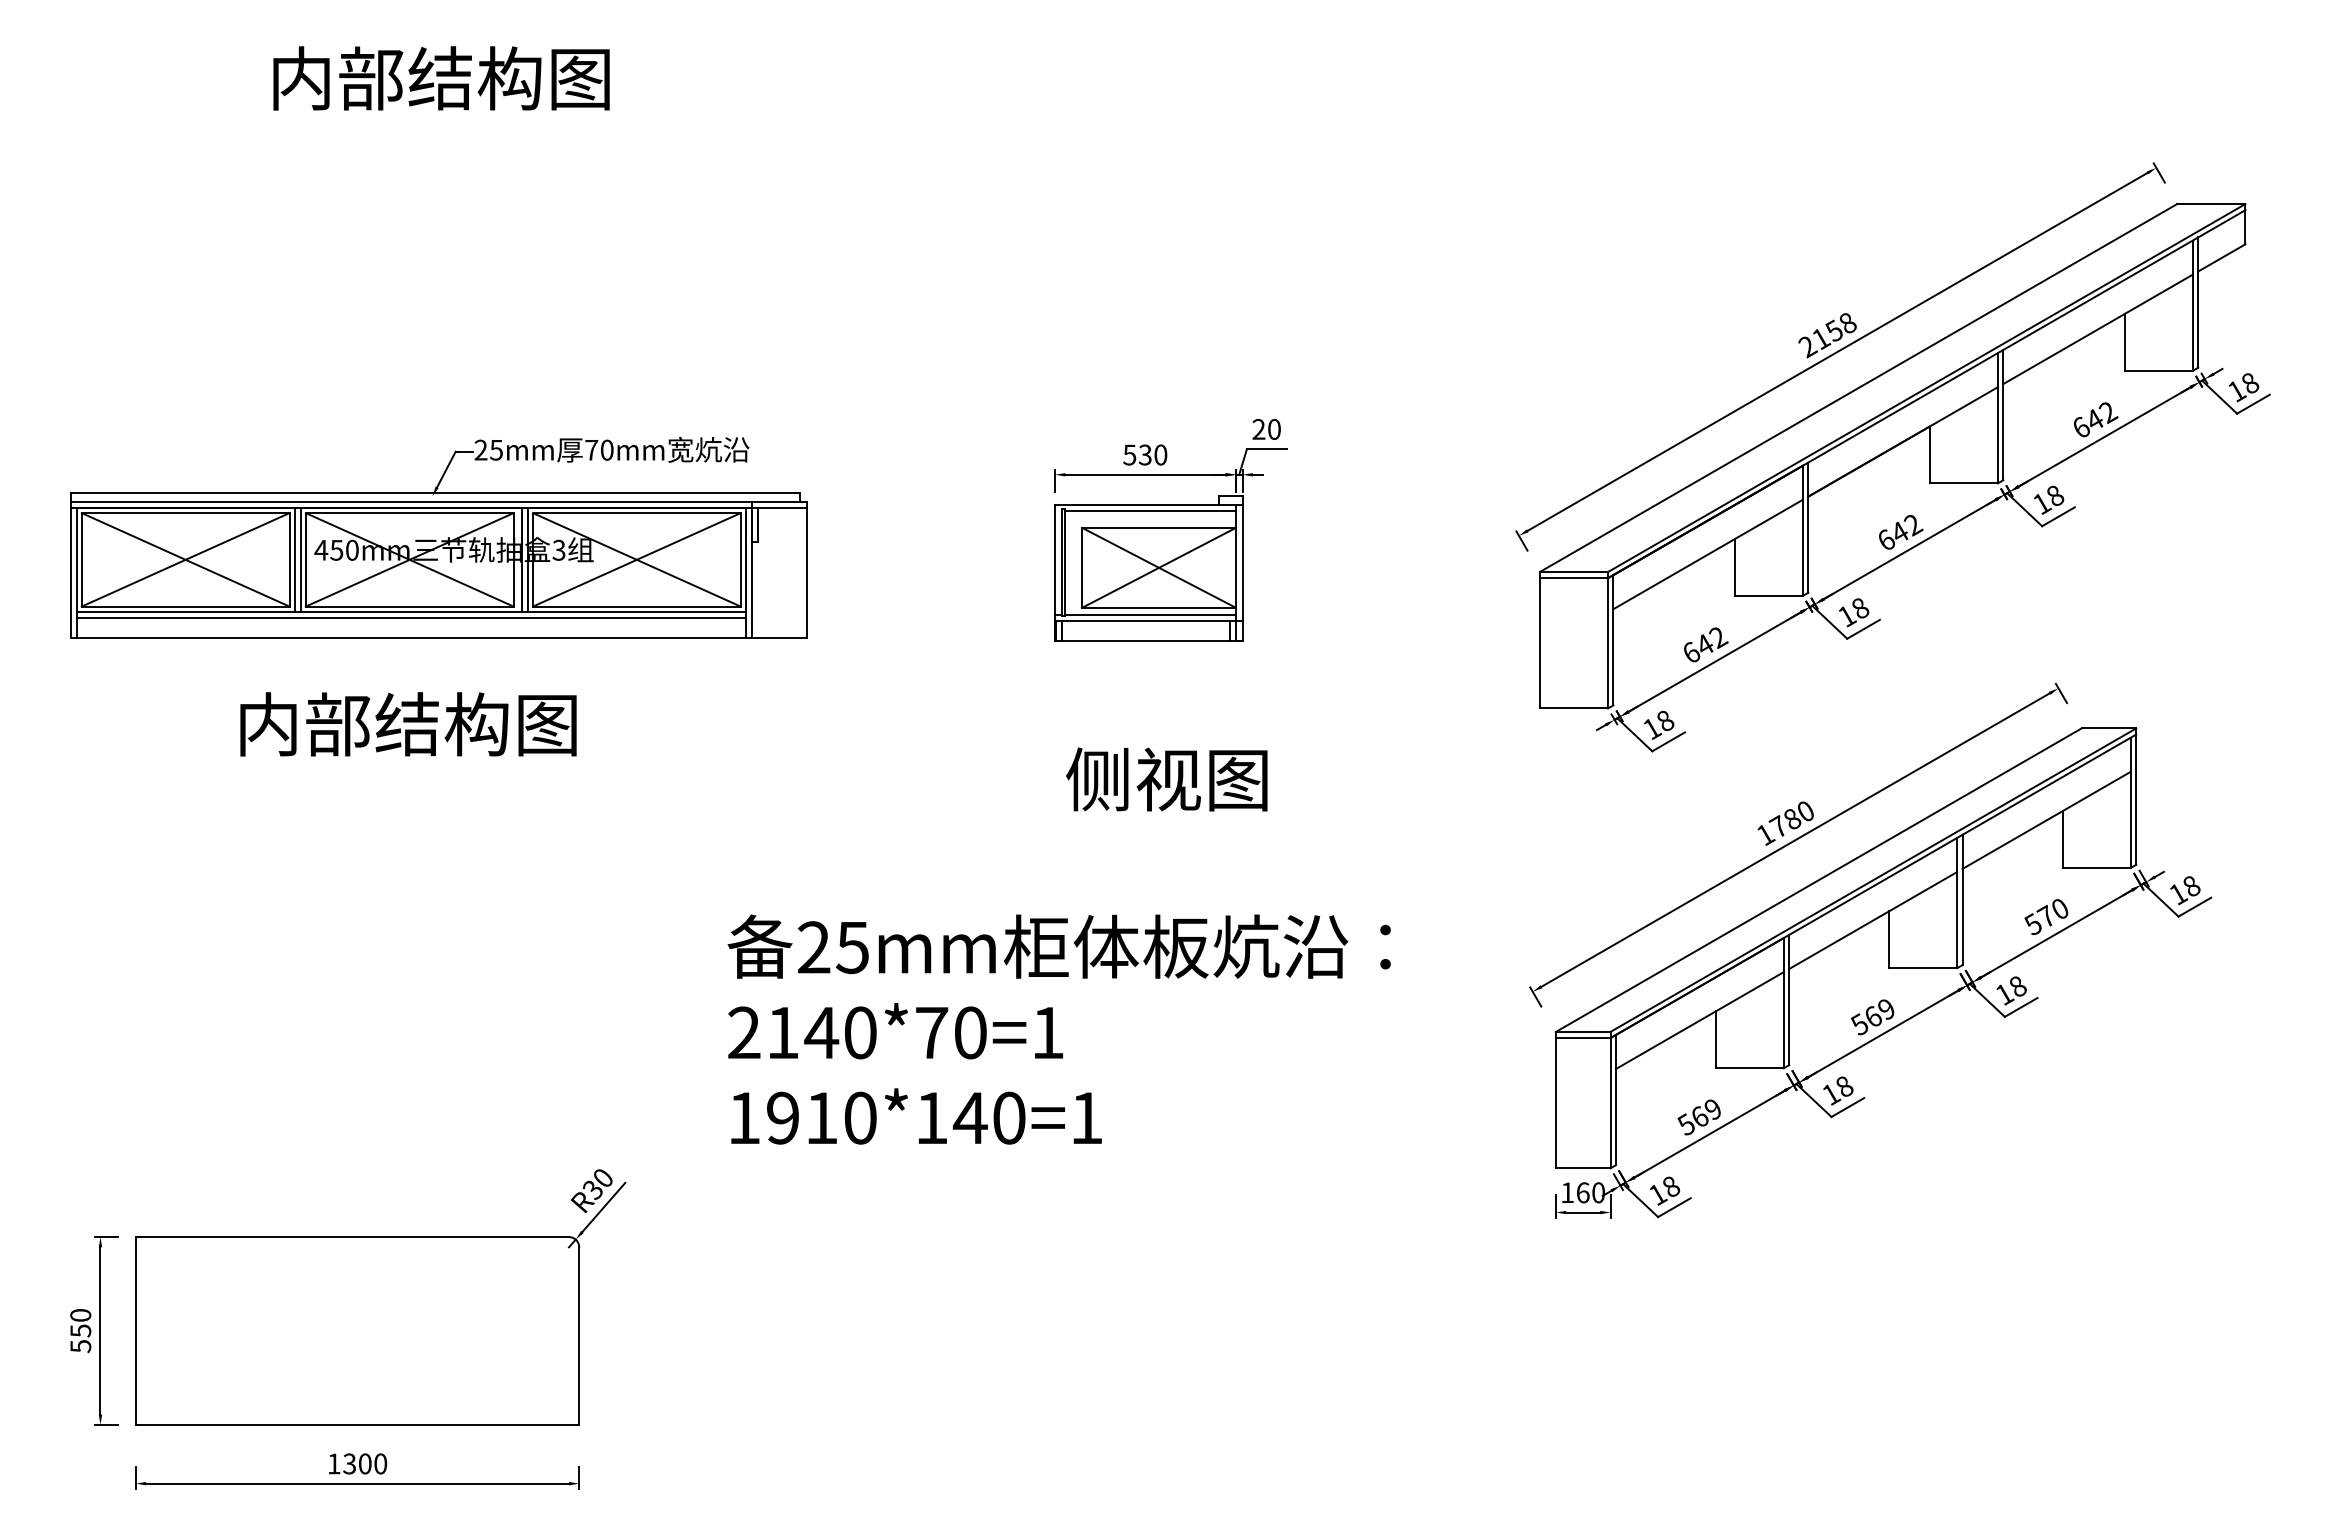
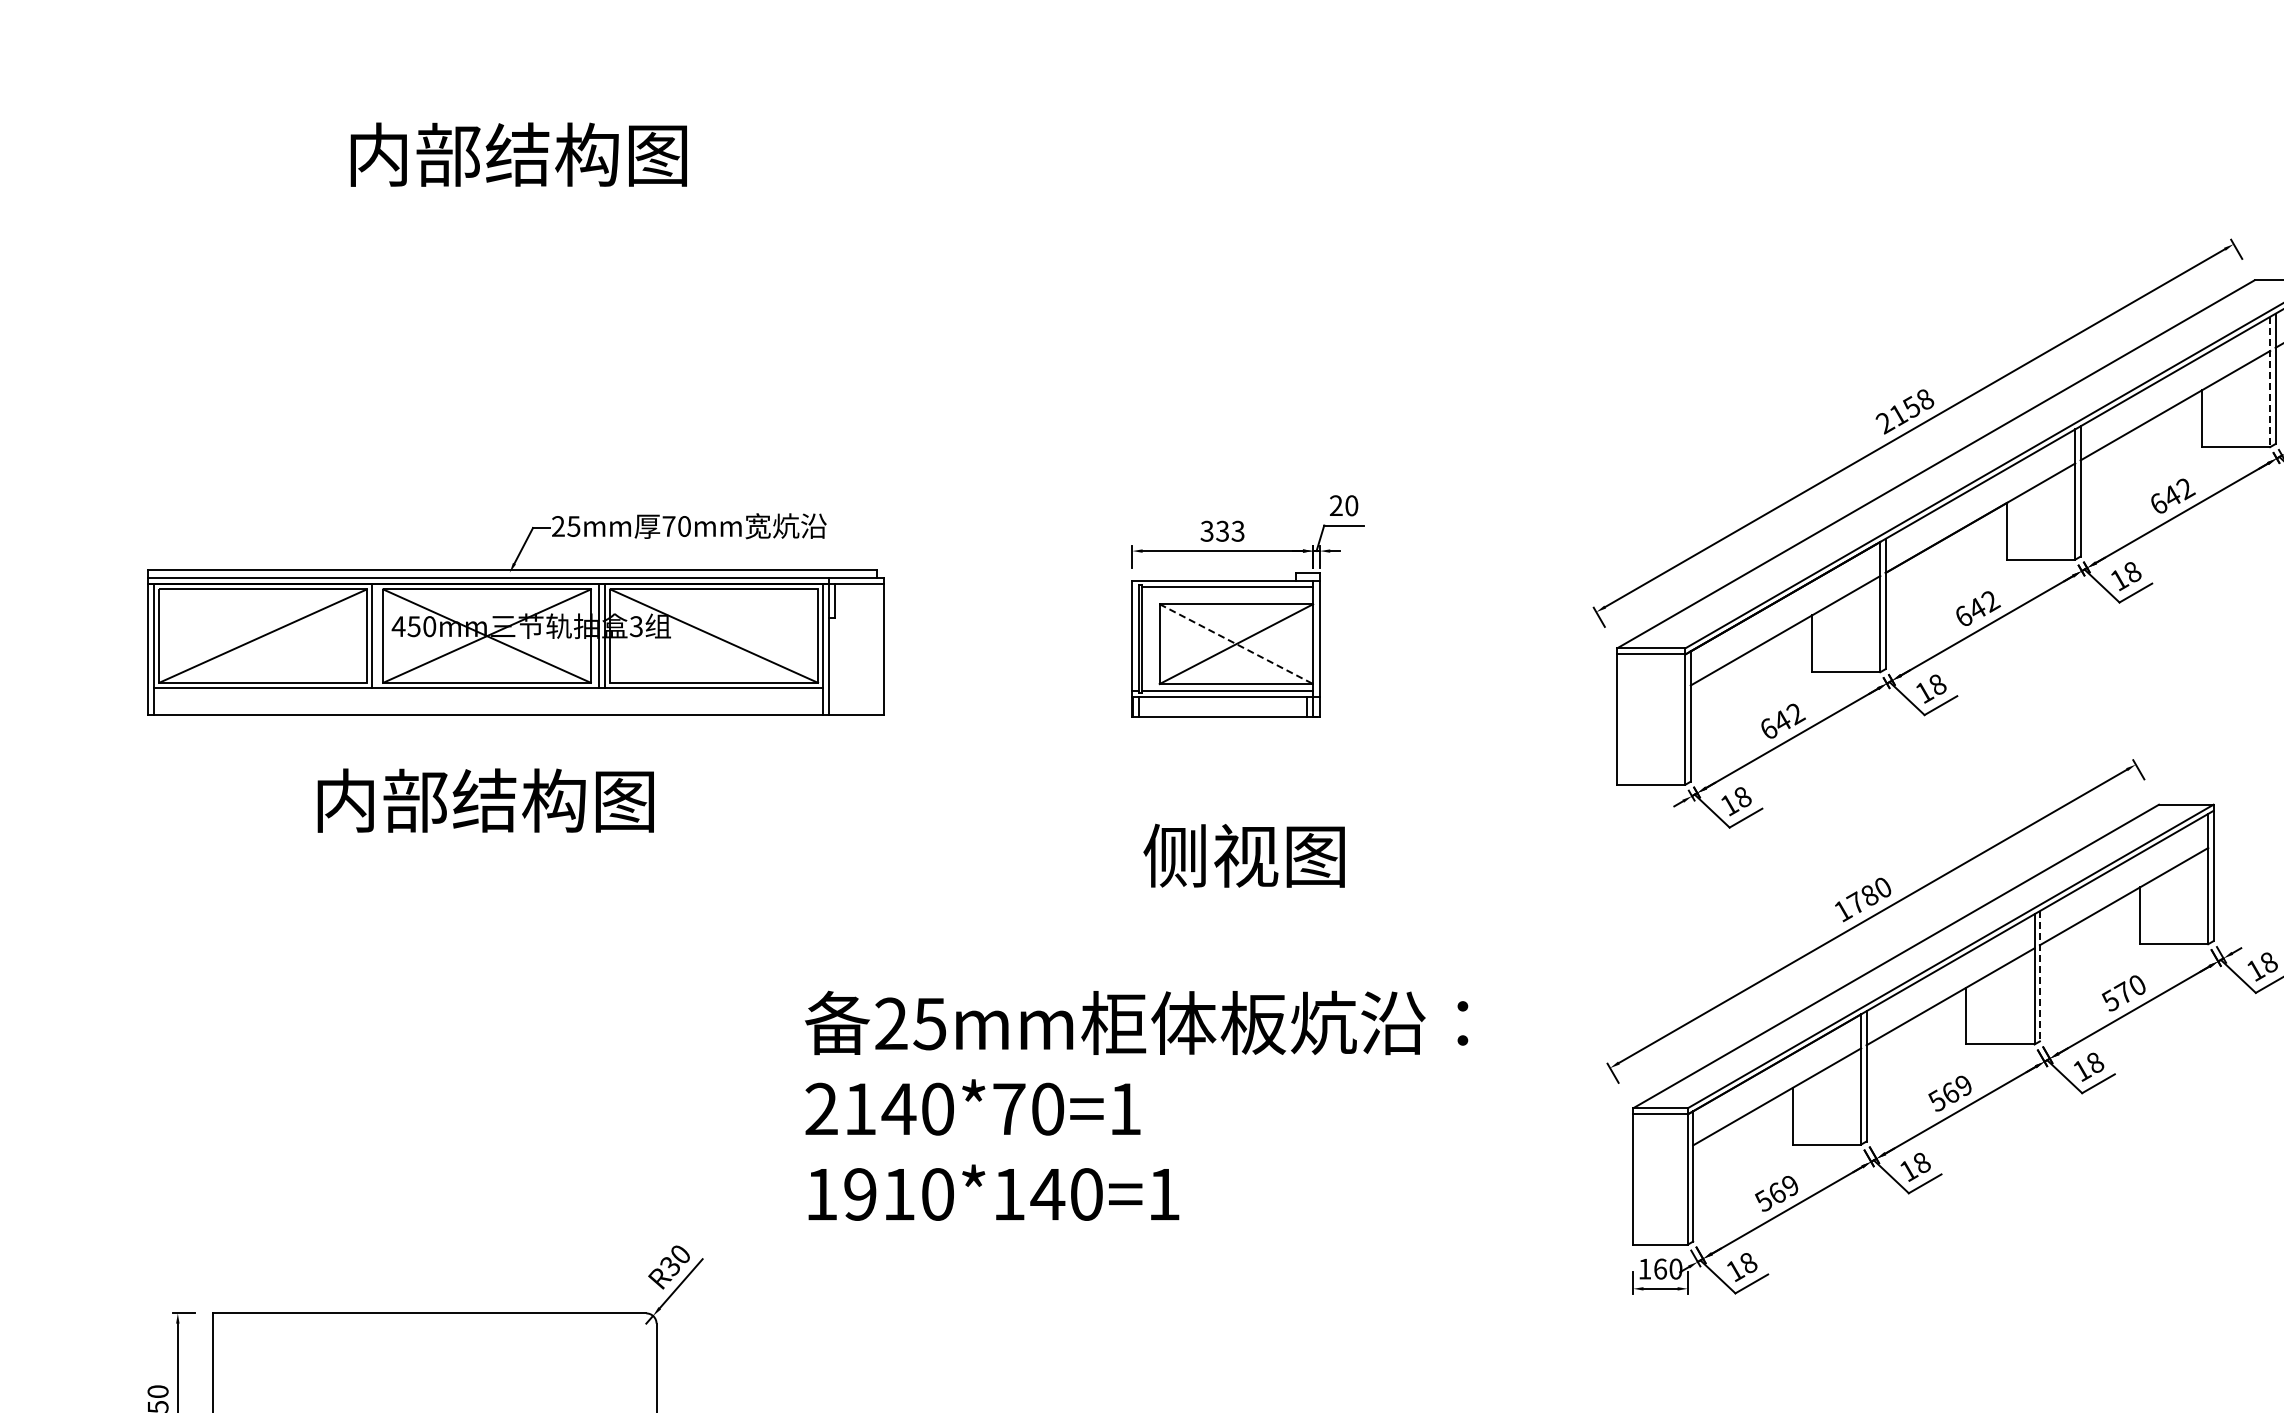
line: (2192, 306) -> (2269, 382), solid -> dashed
text: (1145, 454) -> (1222, 530), 530 -> 333
line: (185, 559) -> (262, 635), removed
line: (300, 559) -> (377, 635), removed
line: (636, 559) -> (713, 635), removed
line: (1159, 568) -> (1236, 644), solid -> dashed
line: (410, 617) -> (487, 693), removed
line: (1962, 900) -> (2039, 976), solid -> dashed

